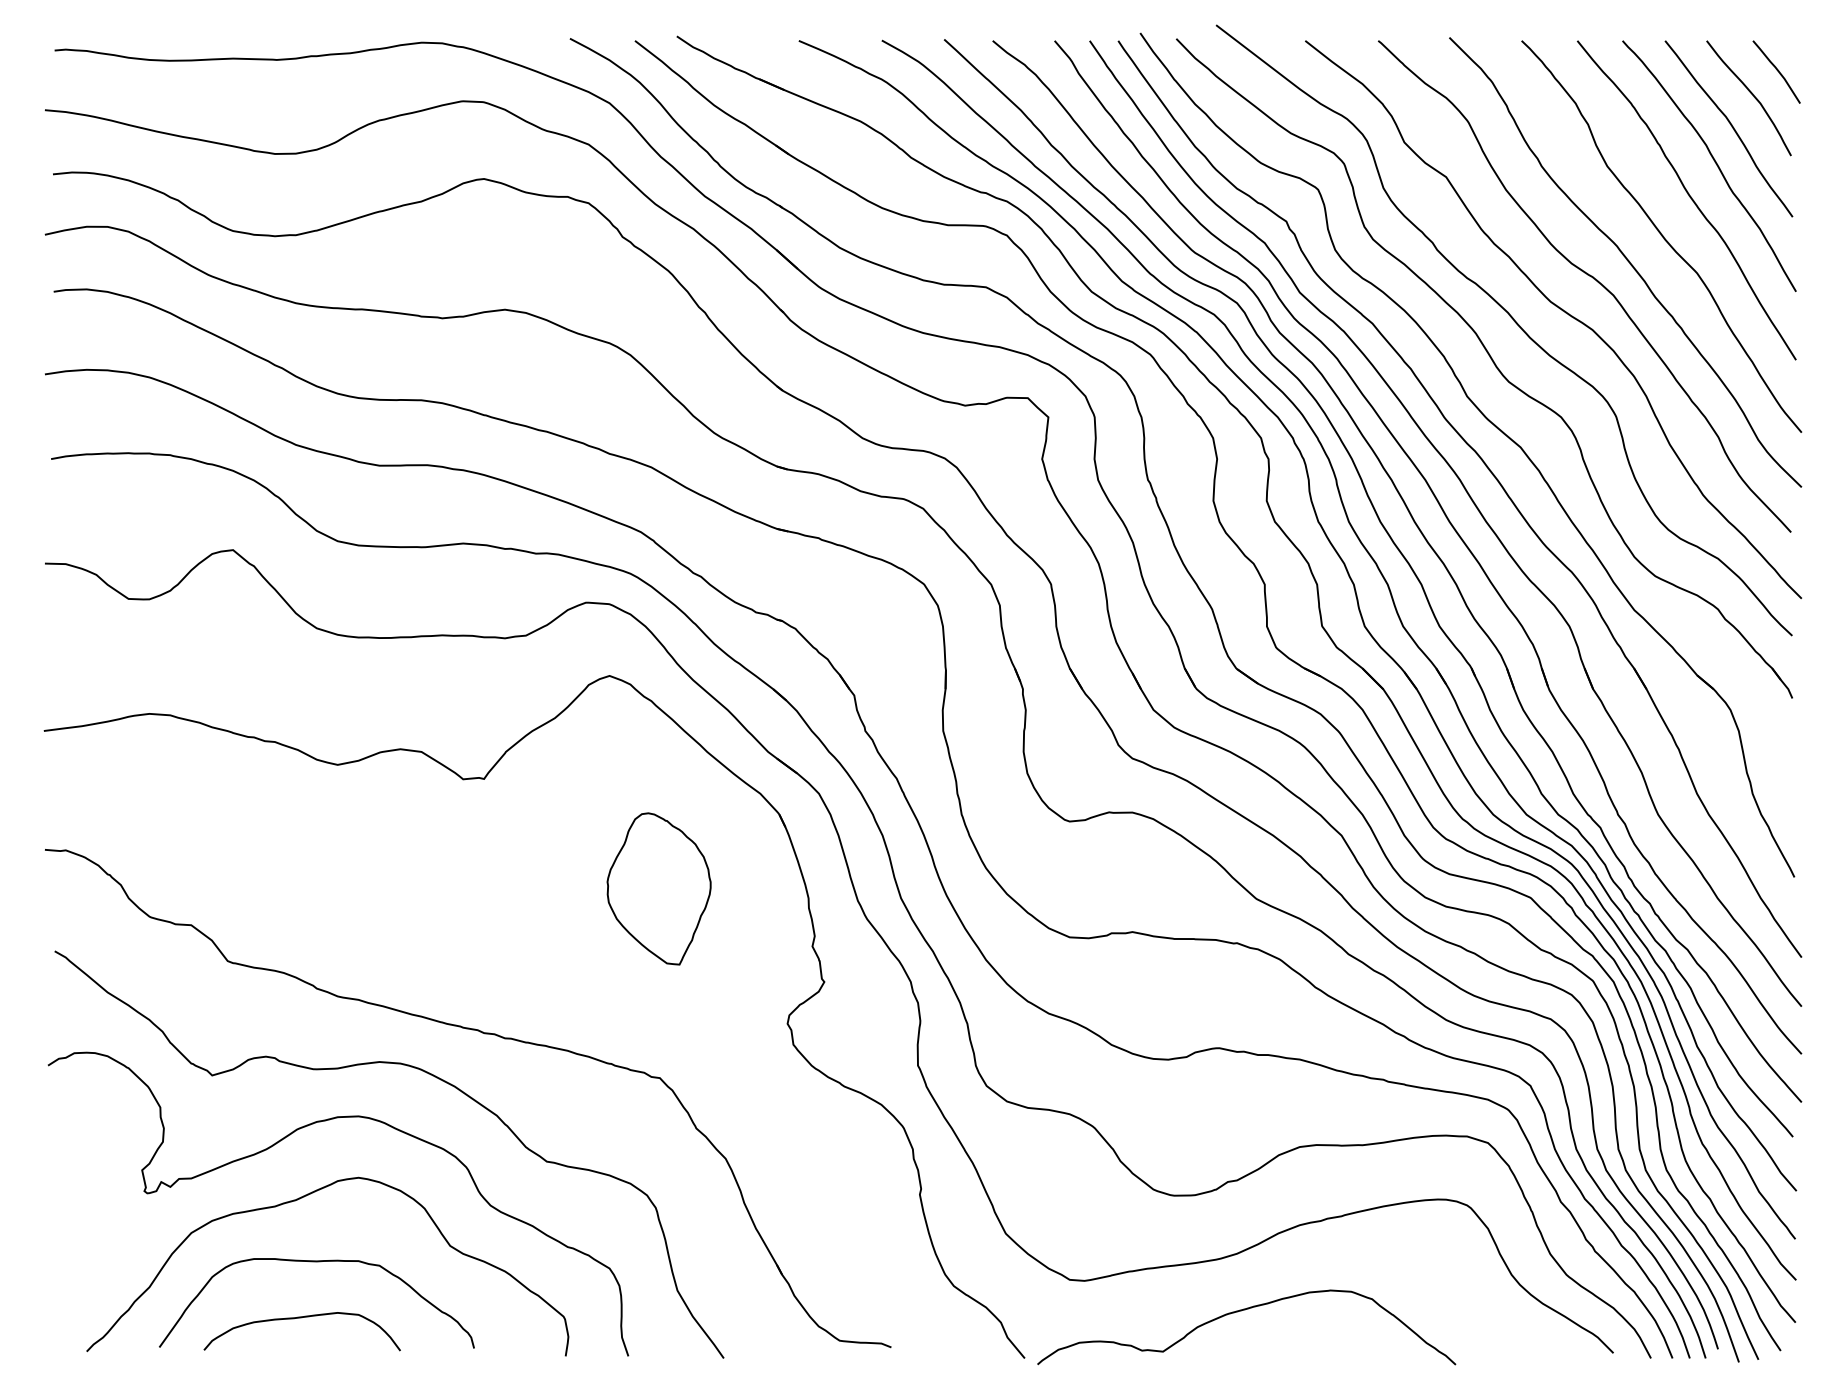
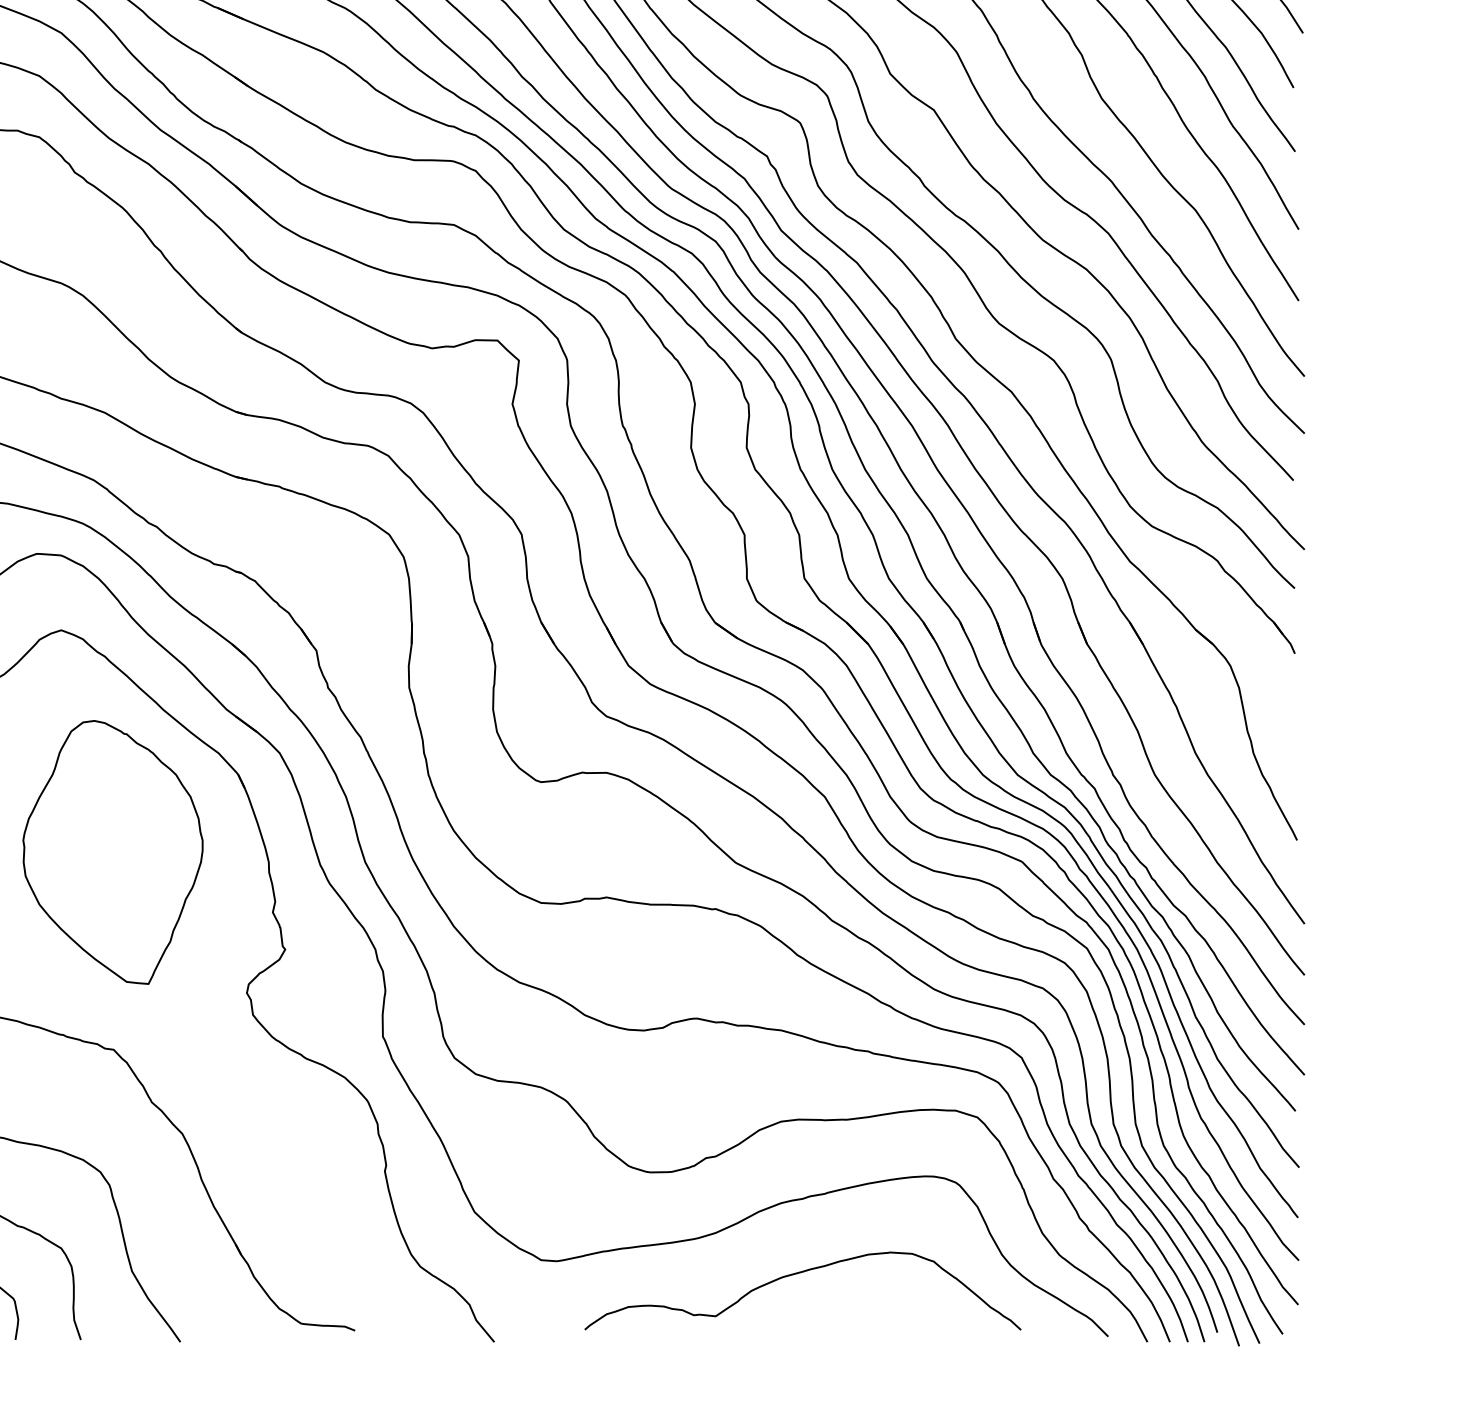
part: (658, 888) -> (112, 852), size x1.67
curve: (1241, 1311) -> (797, 1274), moved

